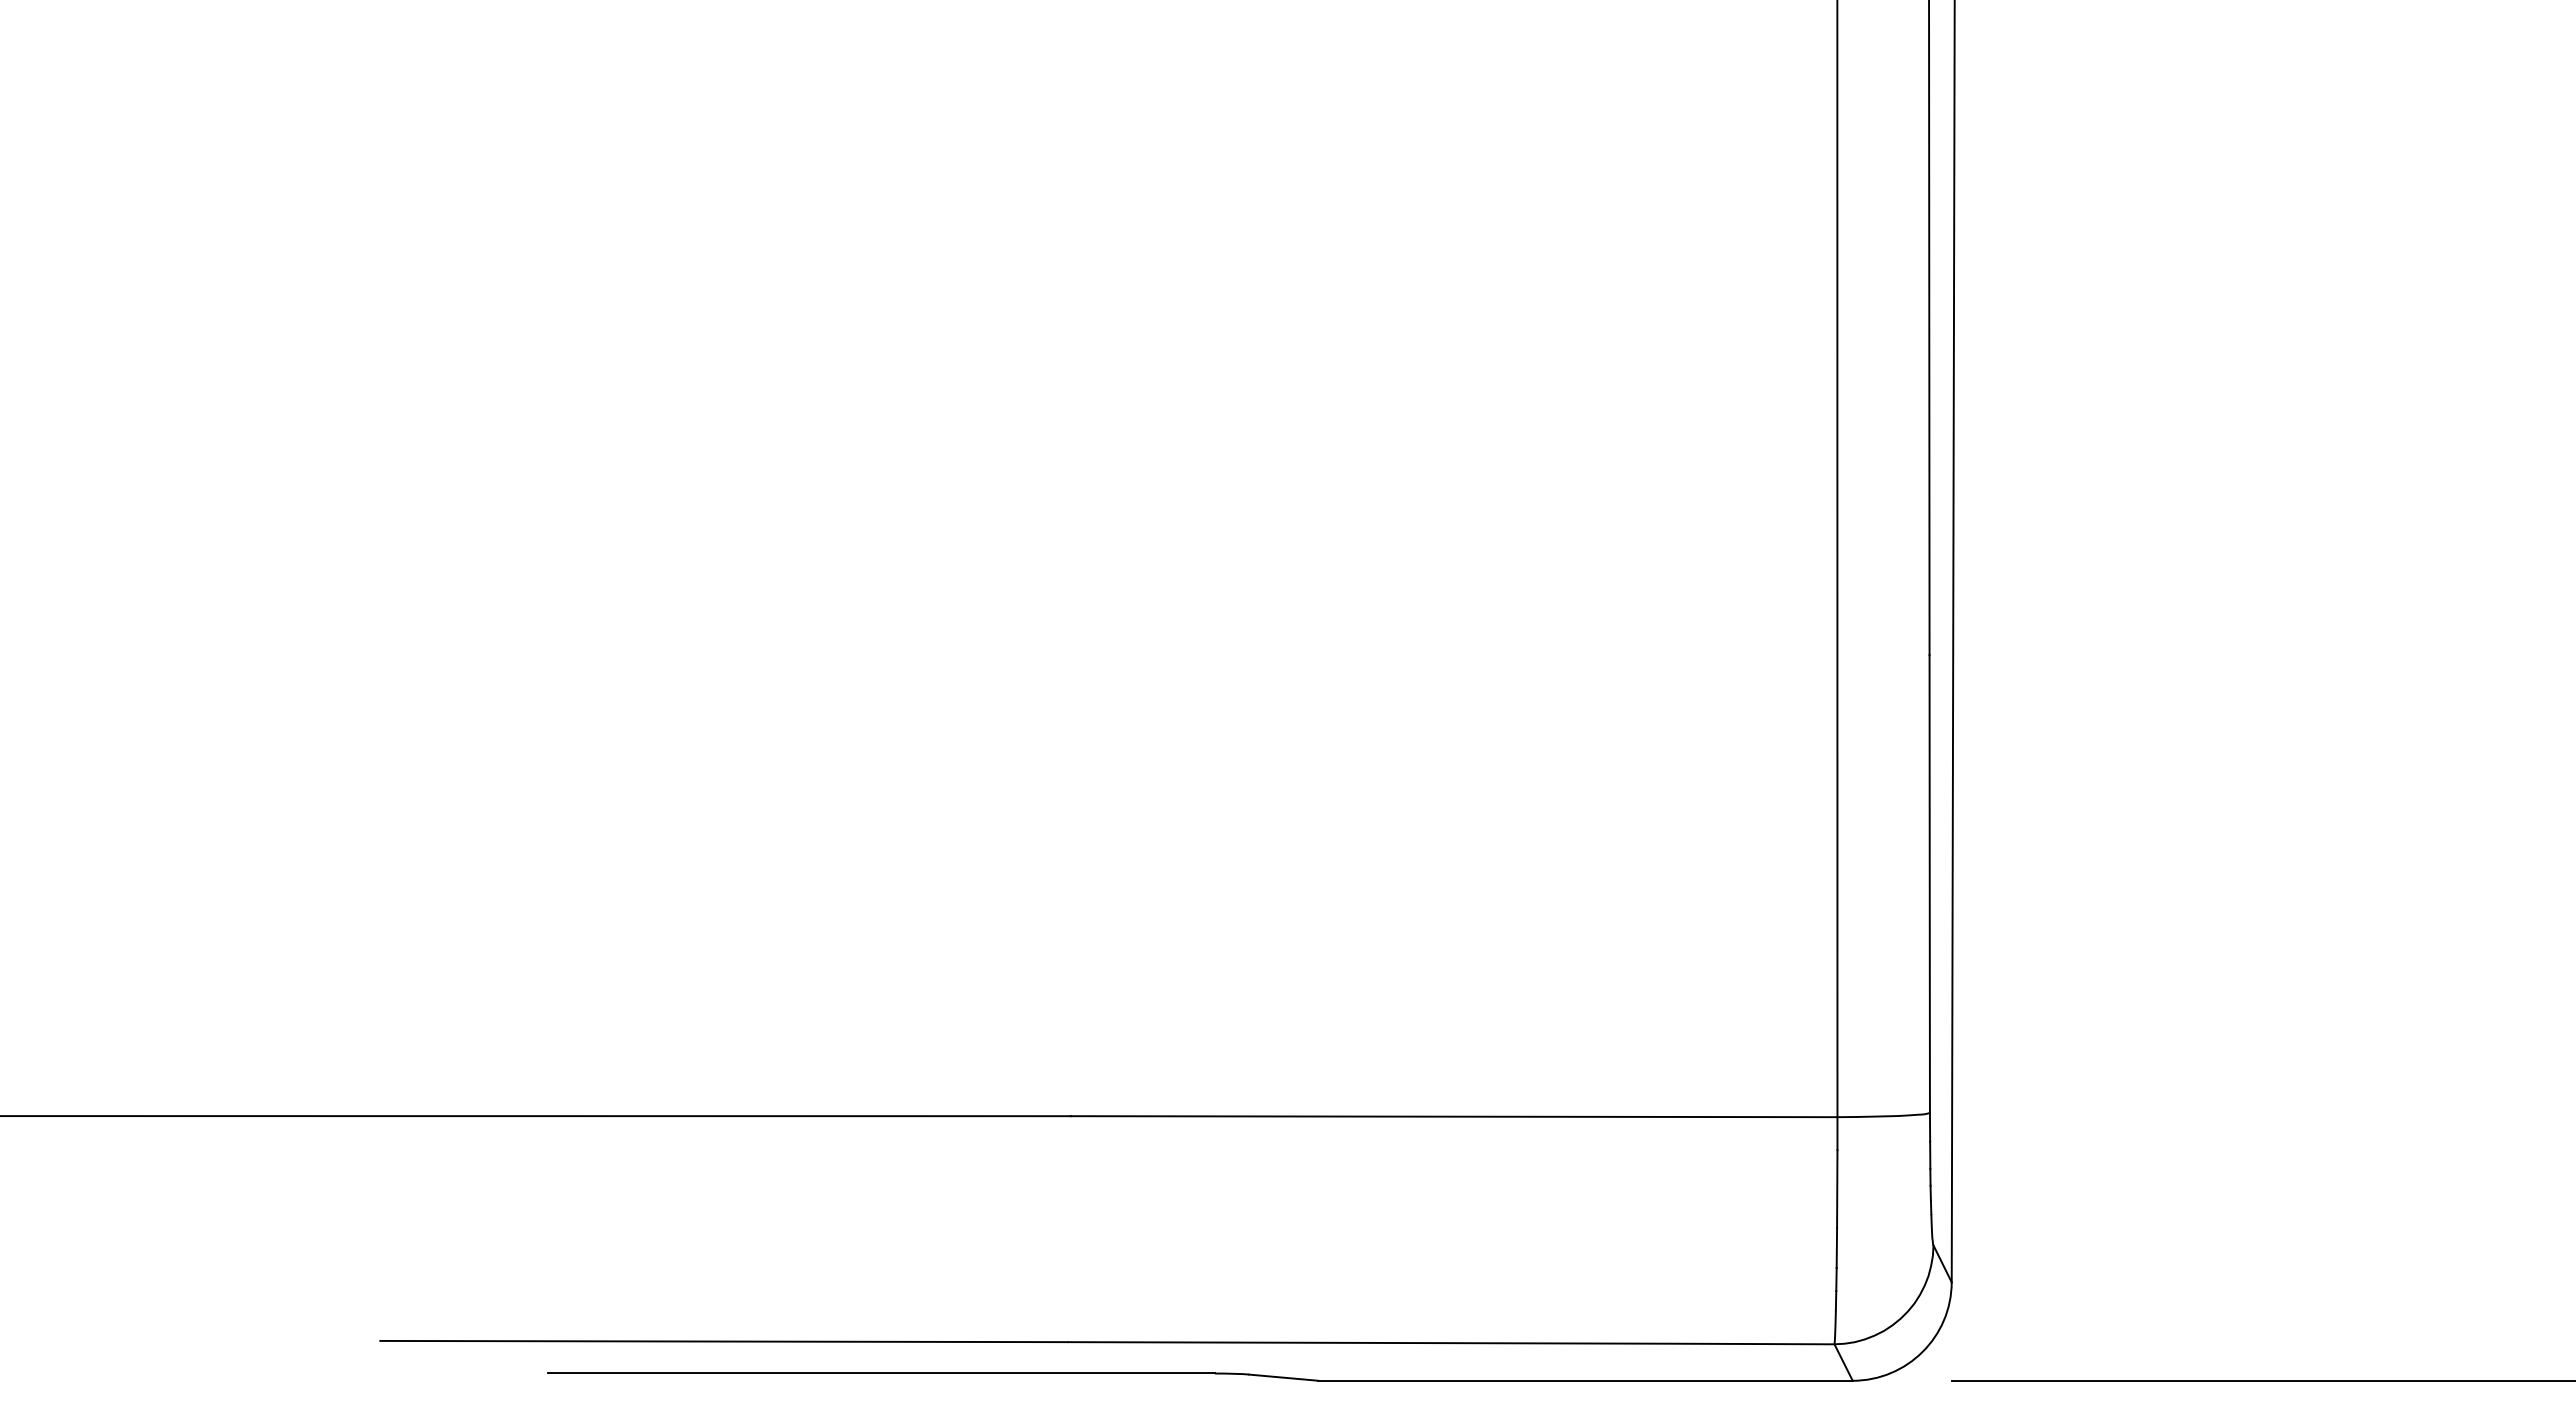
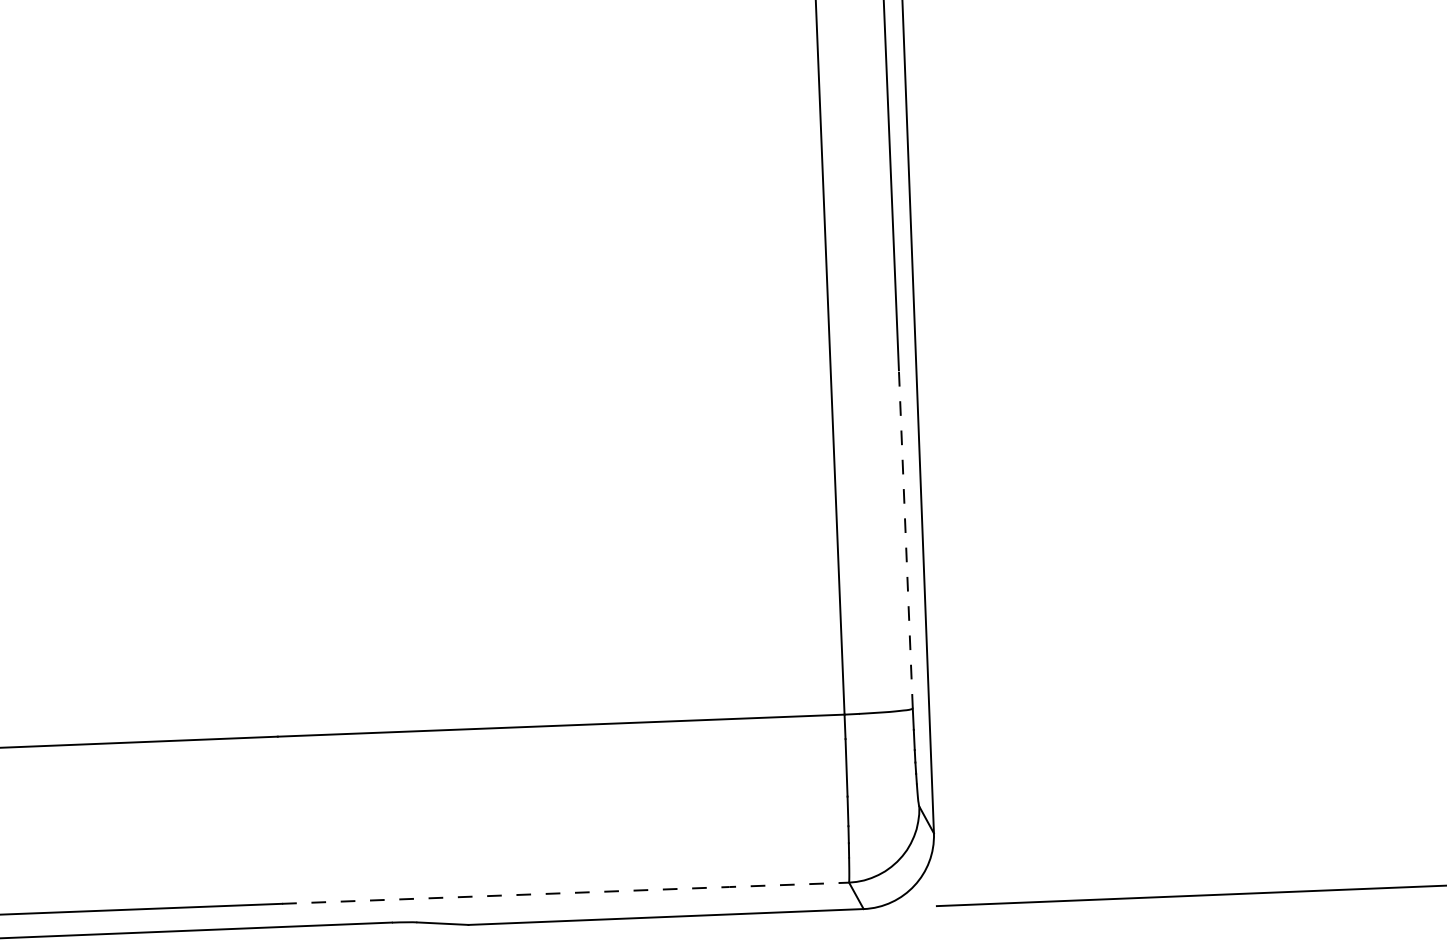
line: (1929, 883) -> (905, 539), solid -> dashed
line: (1451, 1343) -> (565, 893), solid -> dashed

